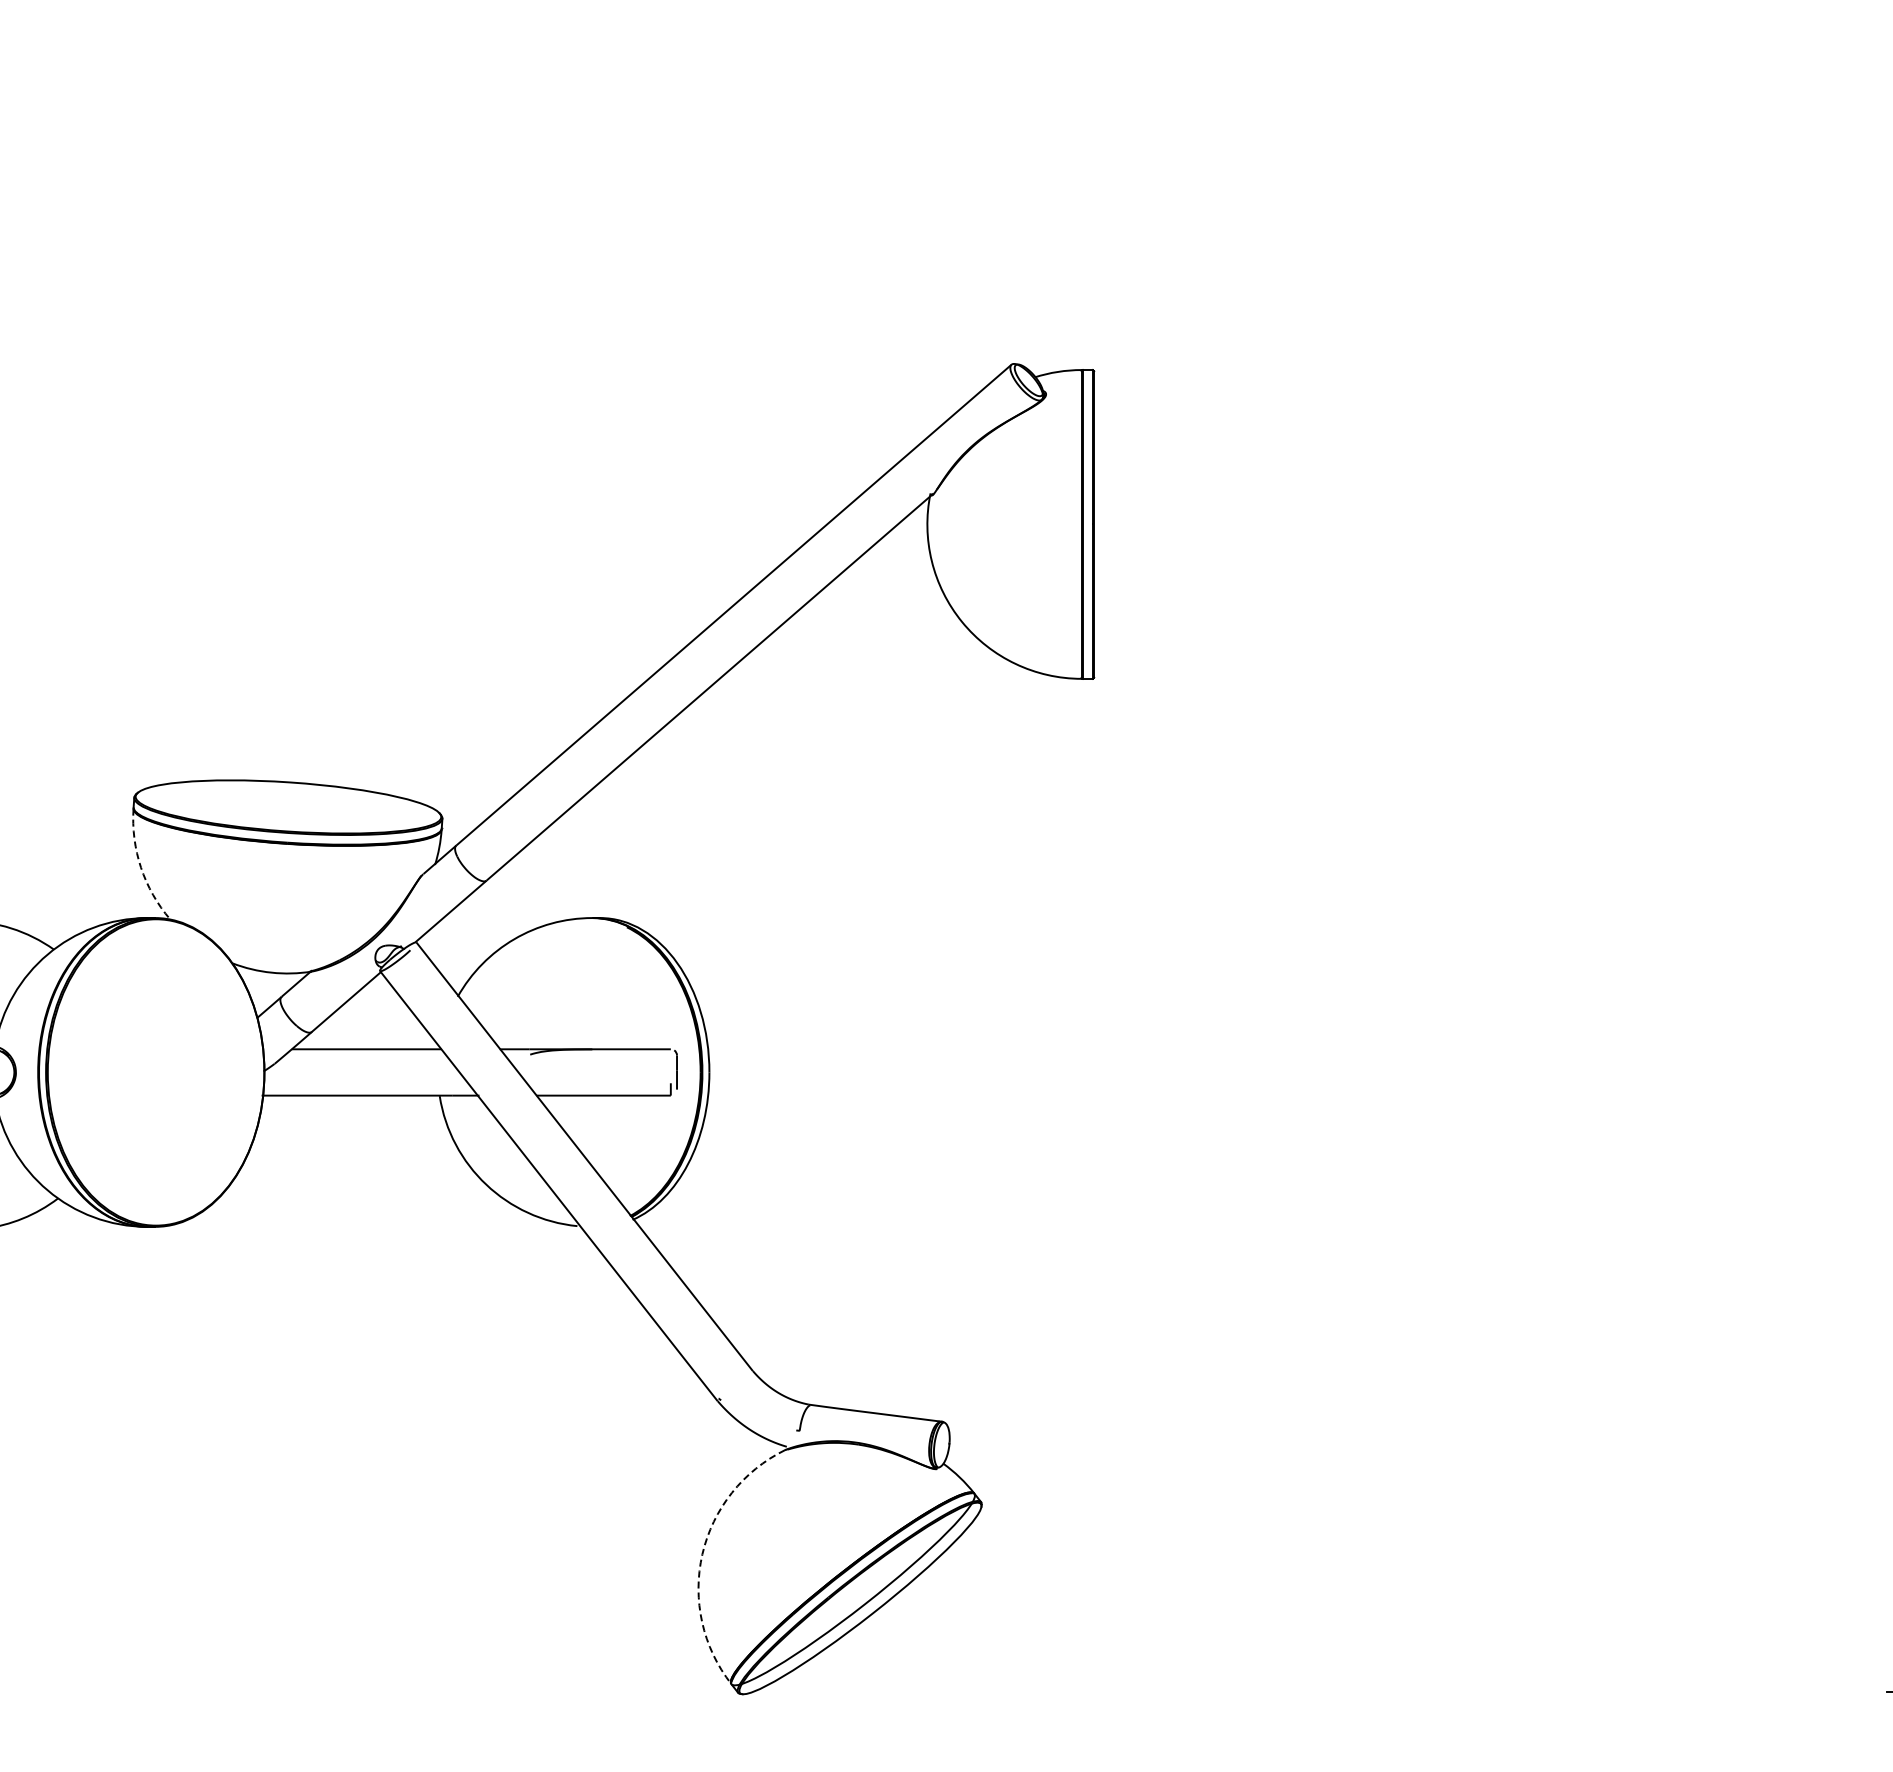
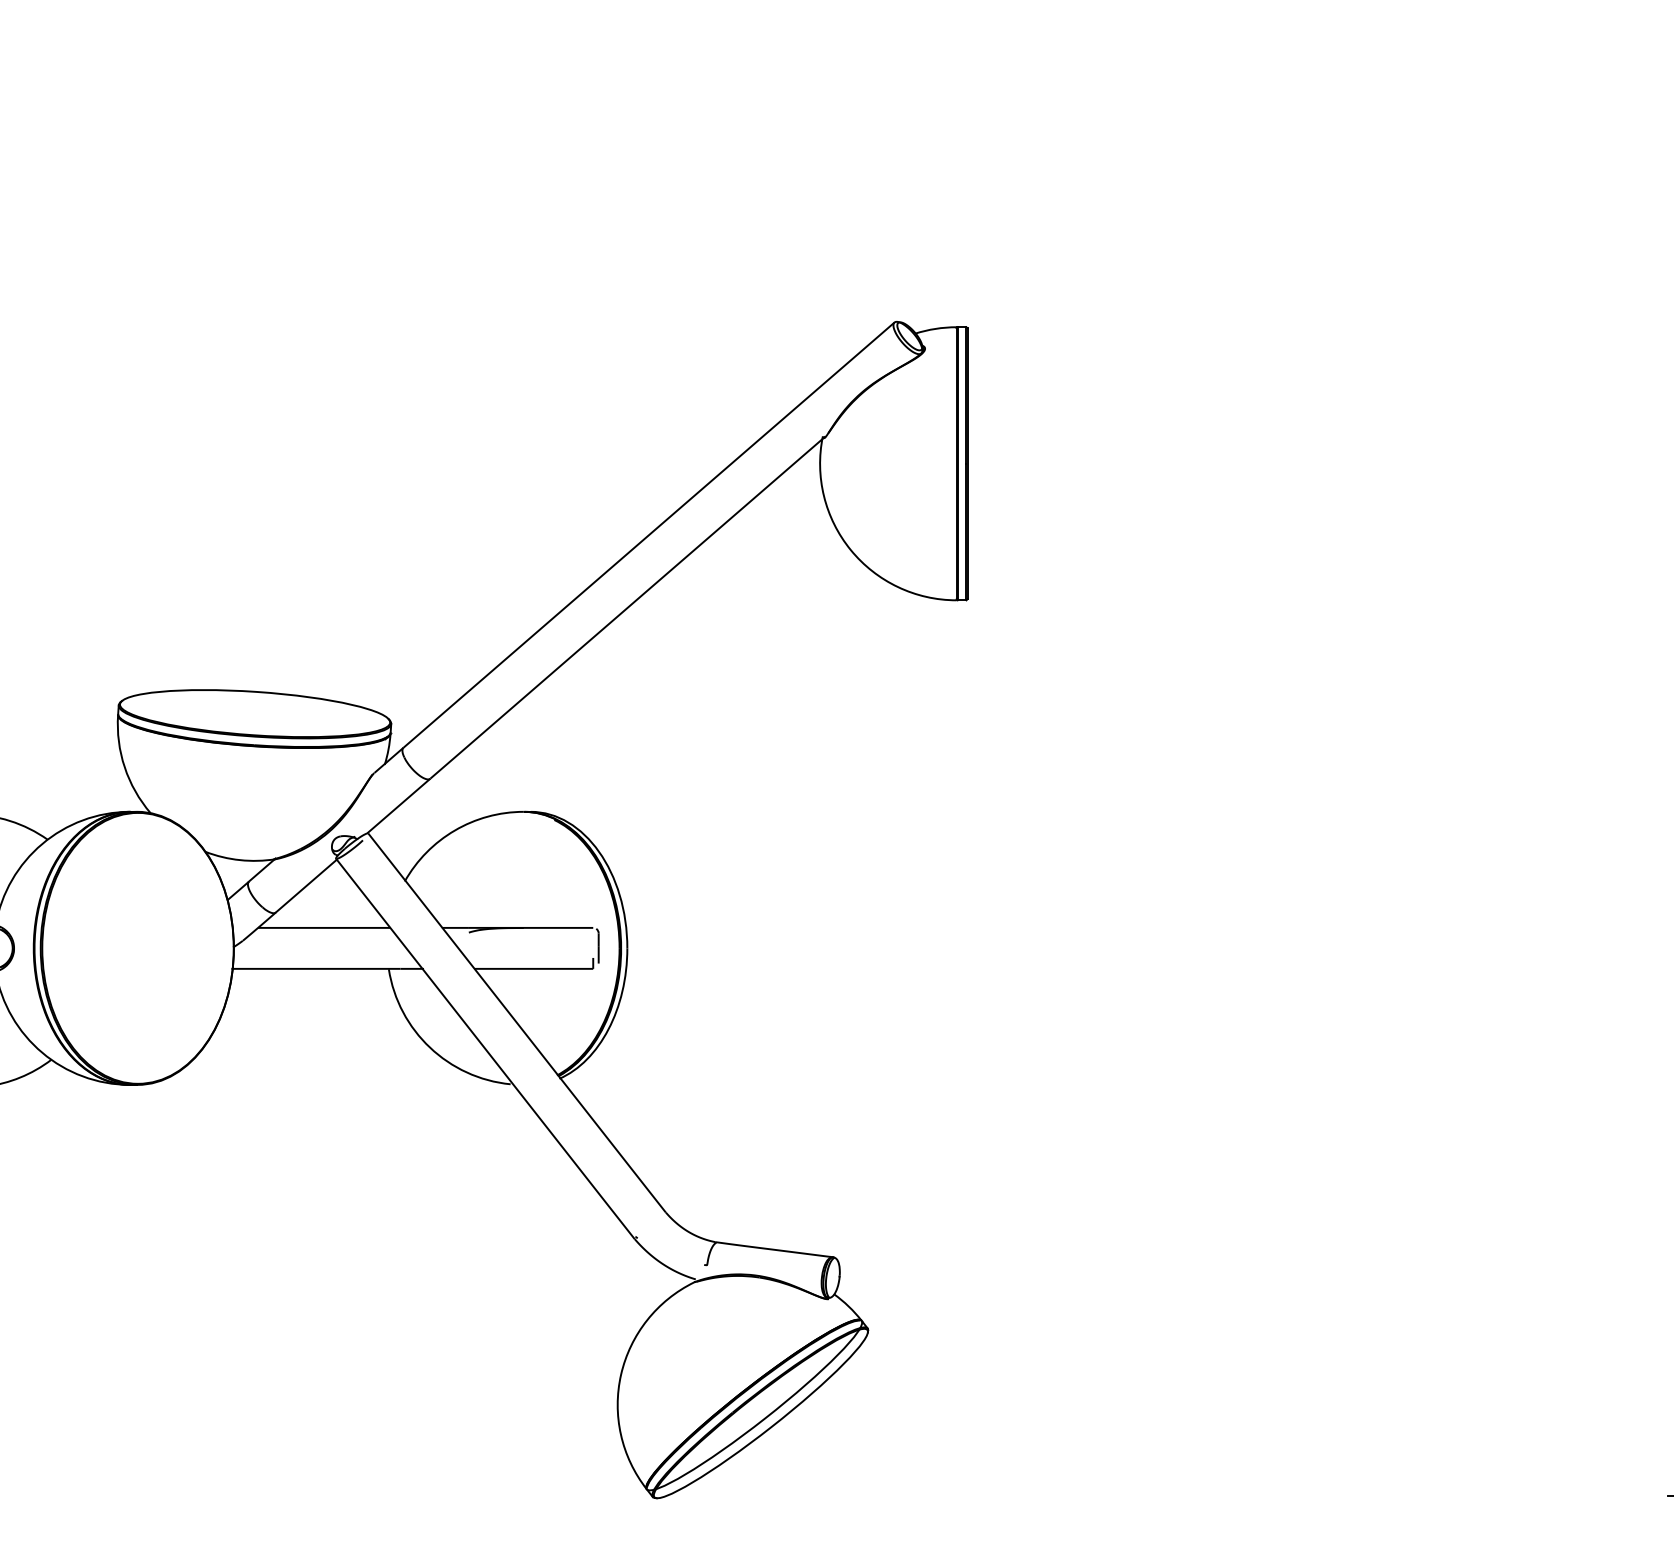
arc: (141, 867) -> (125, 767), dashed -> solid
arc: (702, 1554) -> (621, 1374), dashed -> solid

